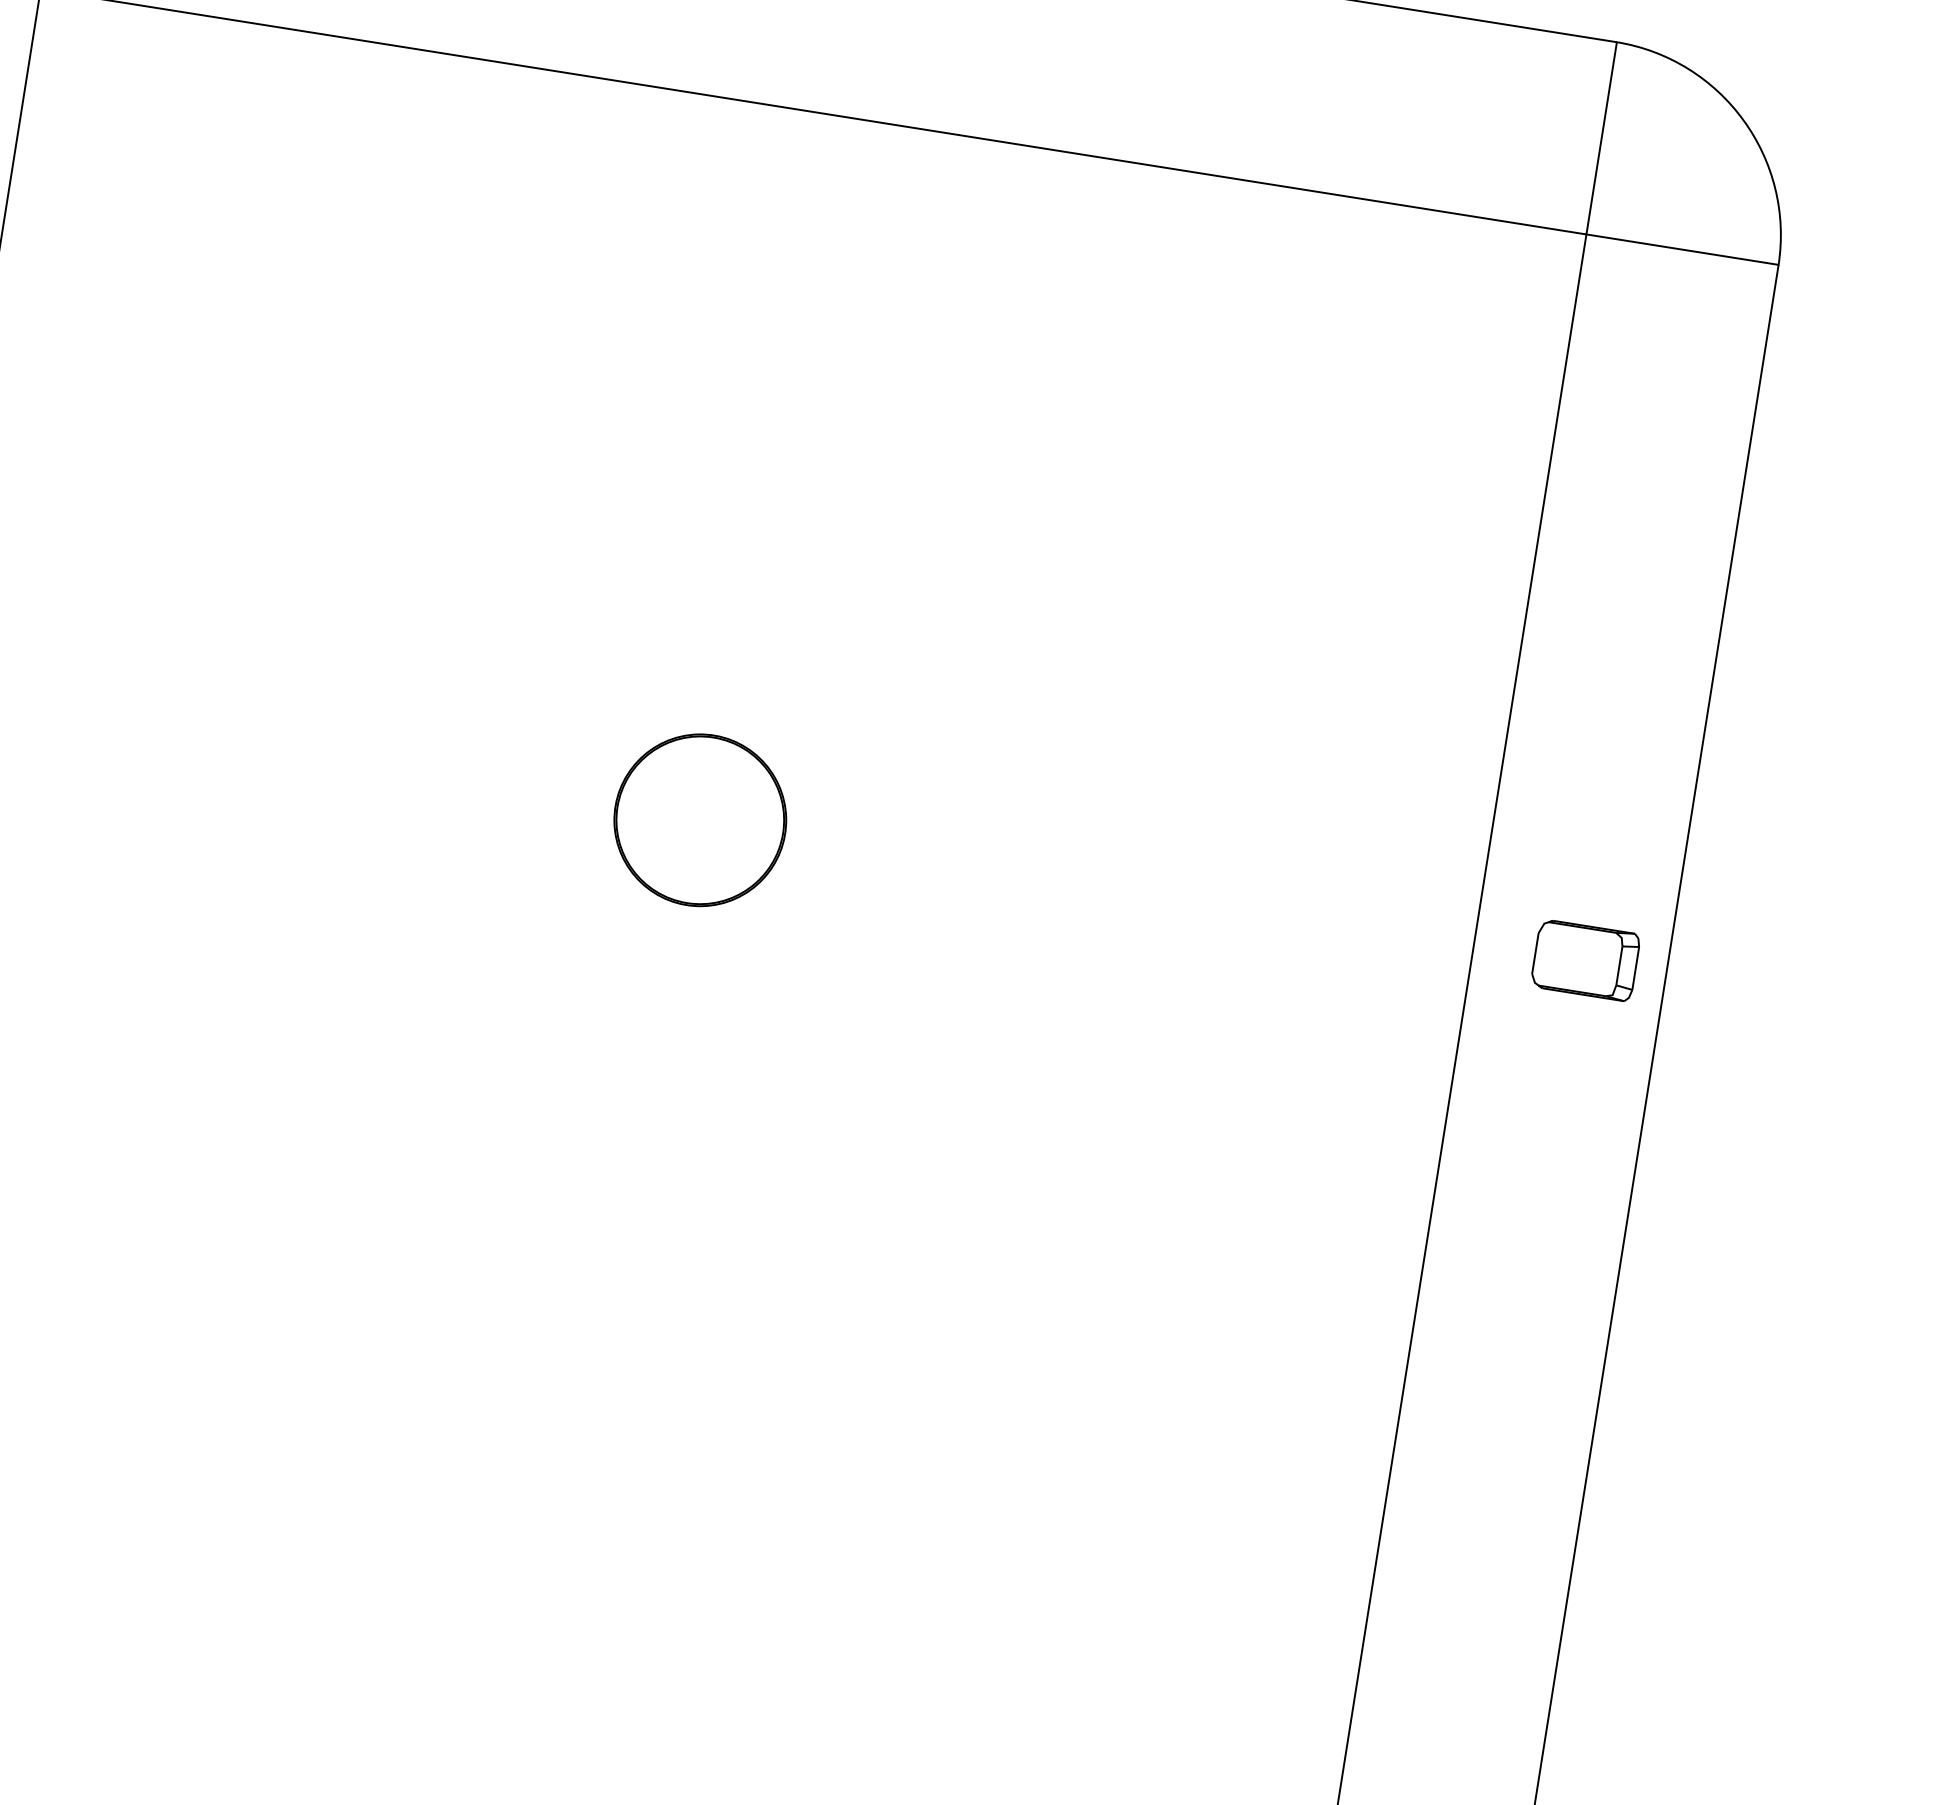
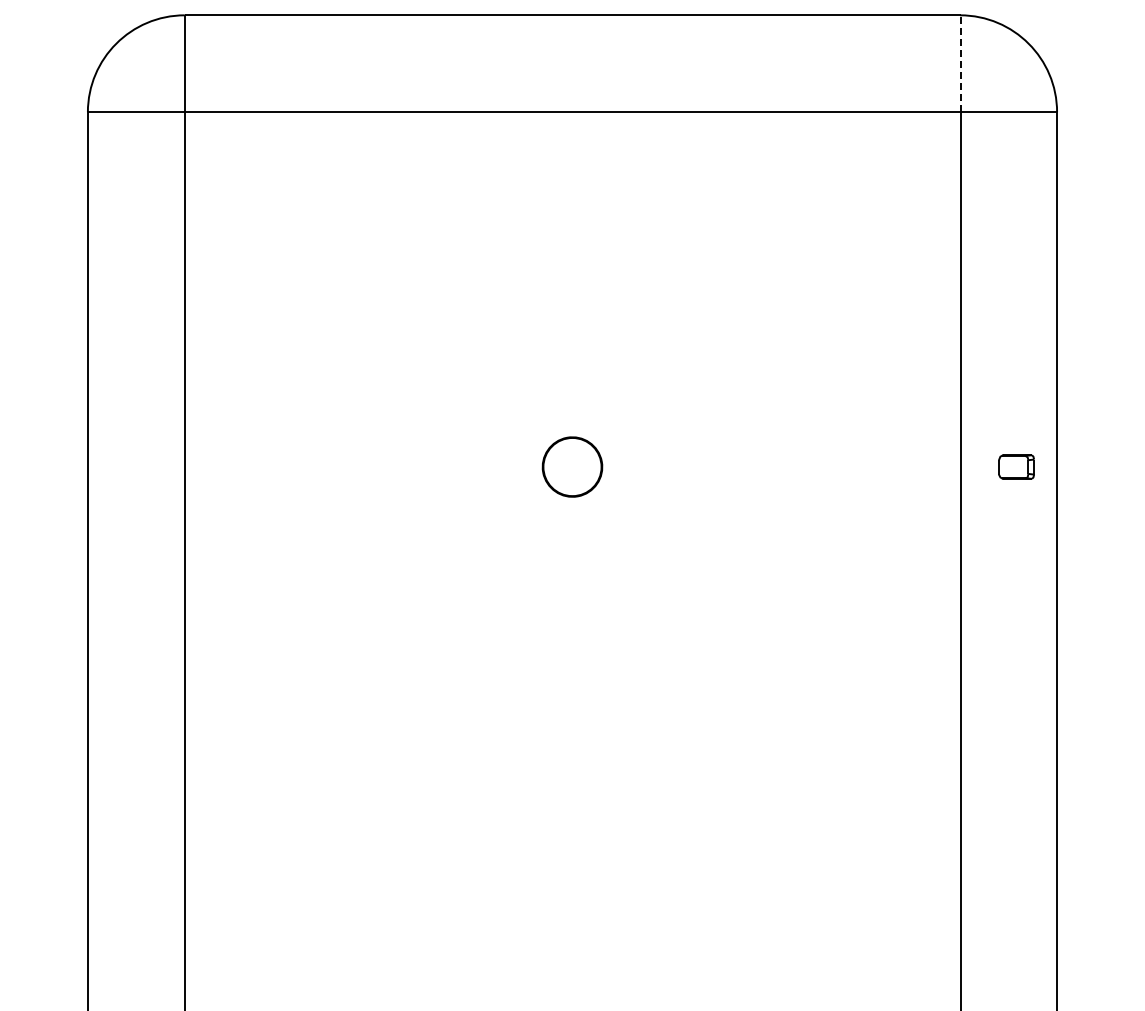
line: (1601, 138) -> (960, 63), solid -> dashed
part: (700, 819) -> (572, 466), size x0.7
part: (1585, 959) -> (1016, 466), size x0.7

